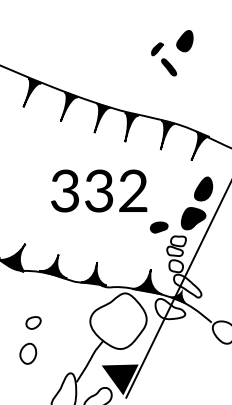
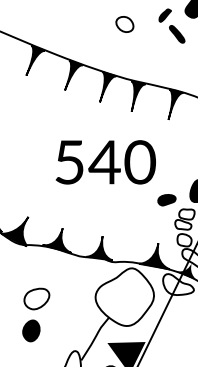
part: (118, 57) -> (124, 24), added
text: (99, 190) -> (105, 161), 332 -> 540
part: (33, 322) -> (36, 298), size x1.67
fill: (28, 353) -> (31, 330), added

